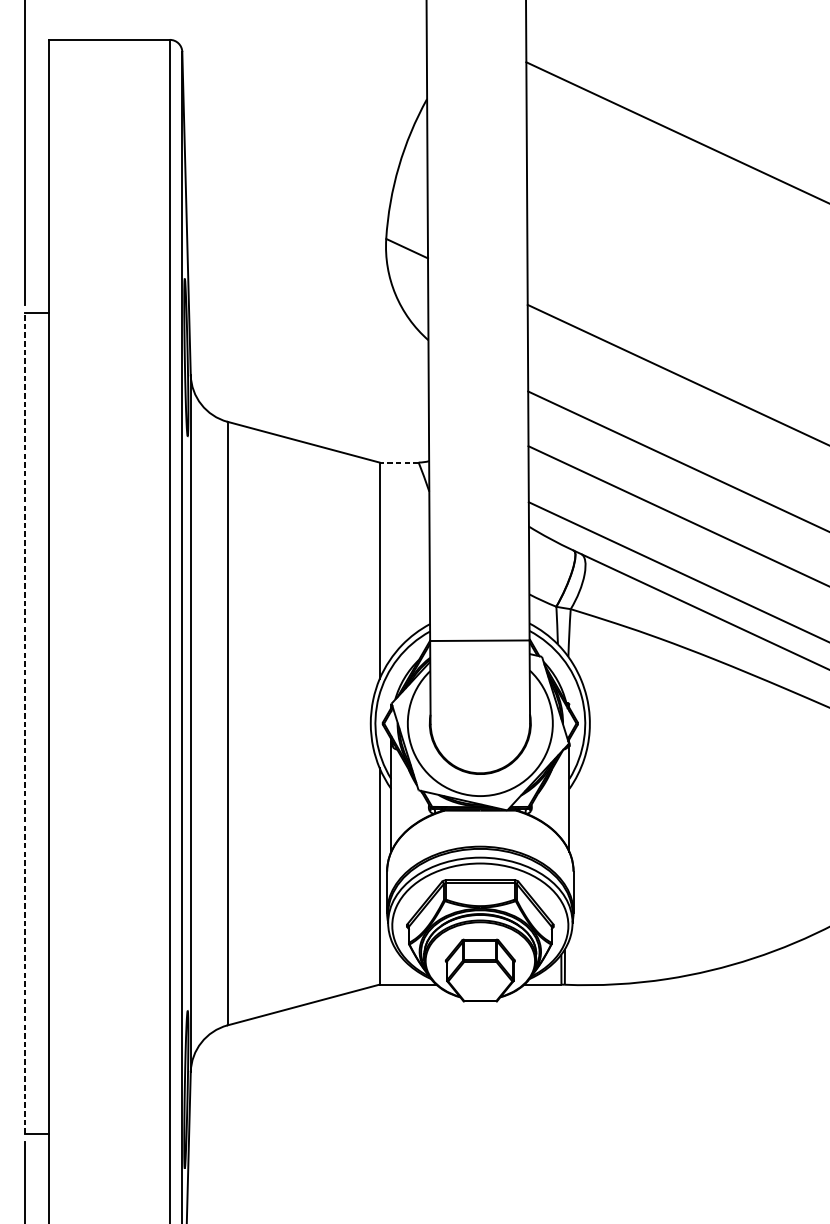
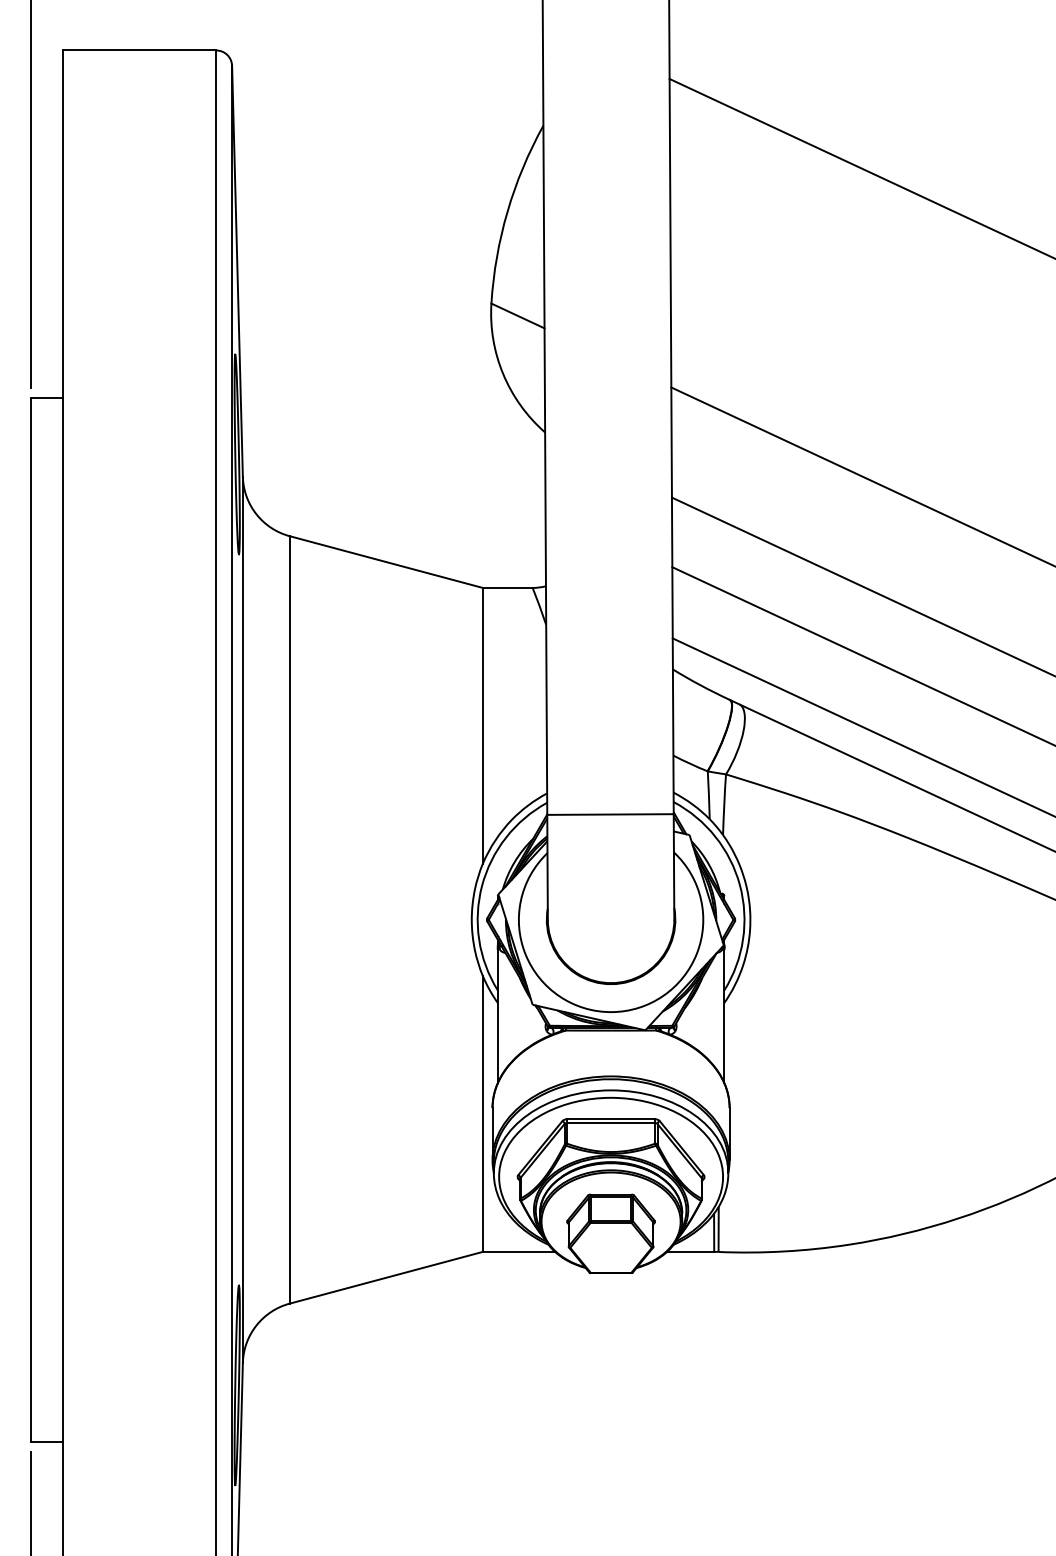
line: (398, 462) -> (507, 587), dashed -> solid
line: (24, 723) -> (31, 919), dashed -> solid

